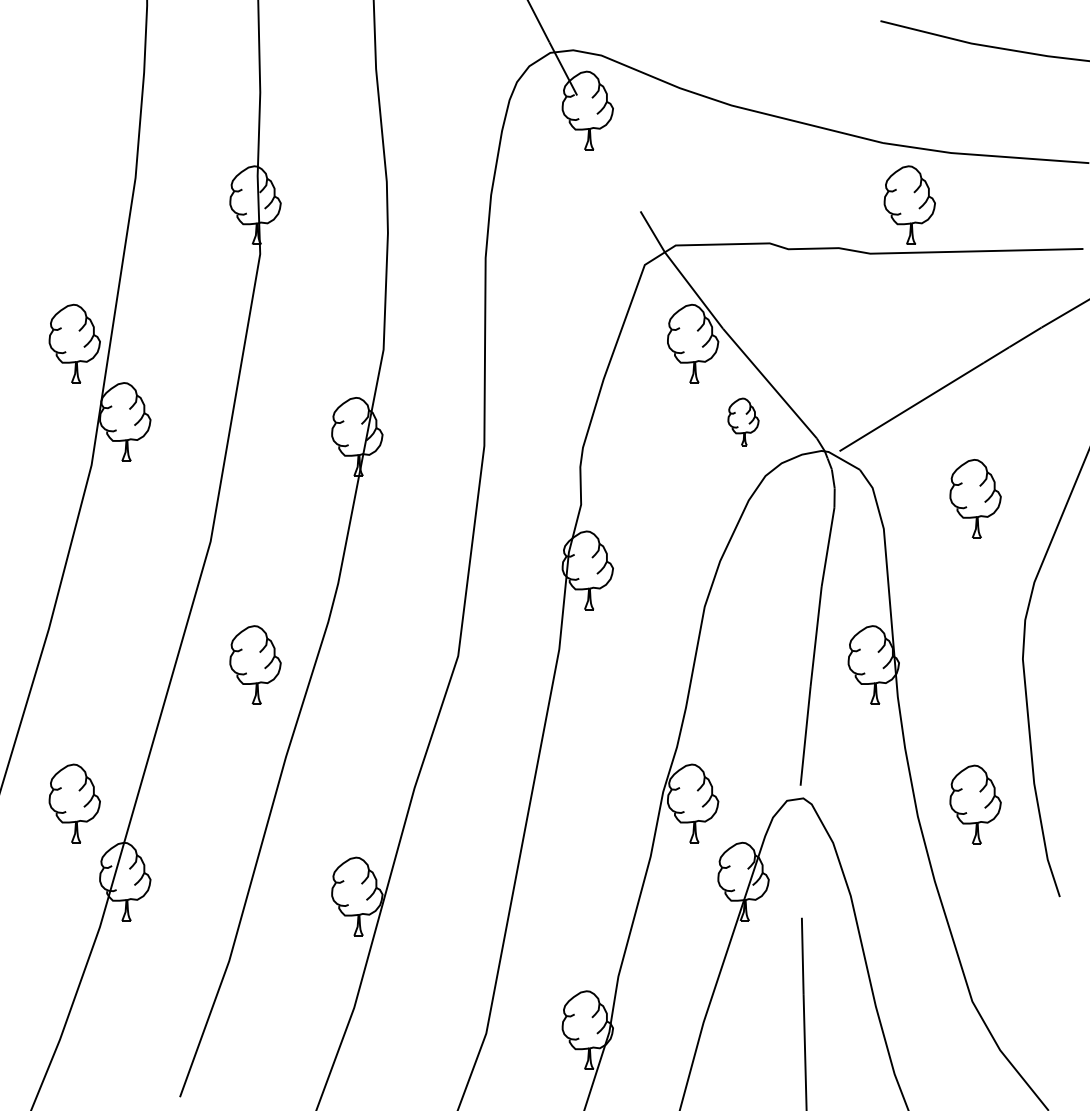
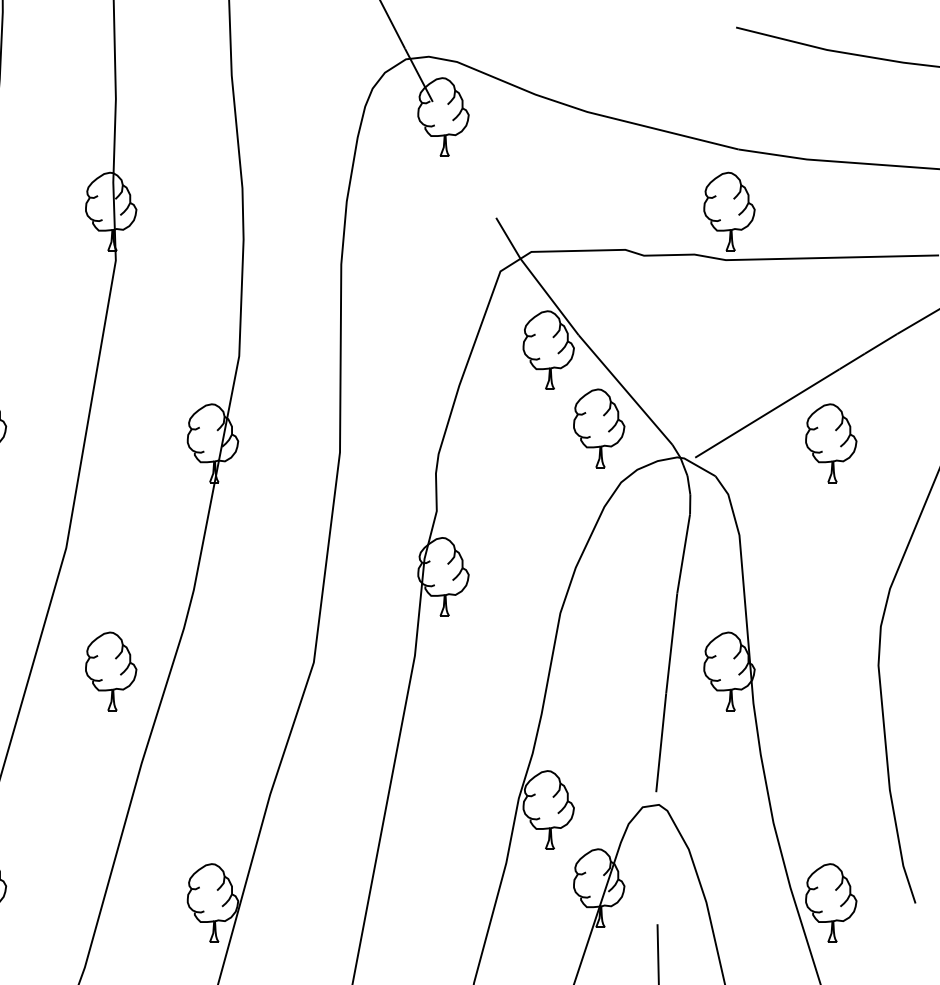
part: (909, 204) -> (729, 210), moved
part: (743, 421) -> (599, 427), size x1.67
part: (975, 498) -> (831, 442), moved
part: (975, 804) -> (831, 902), moved

